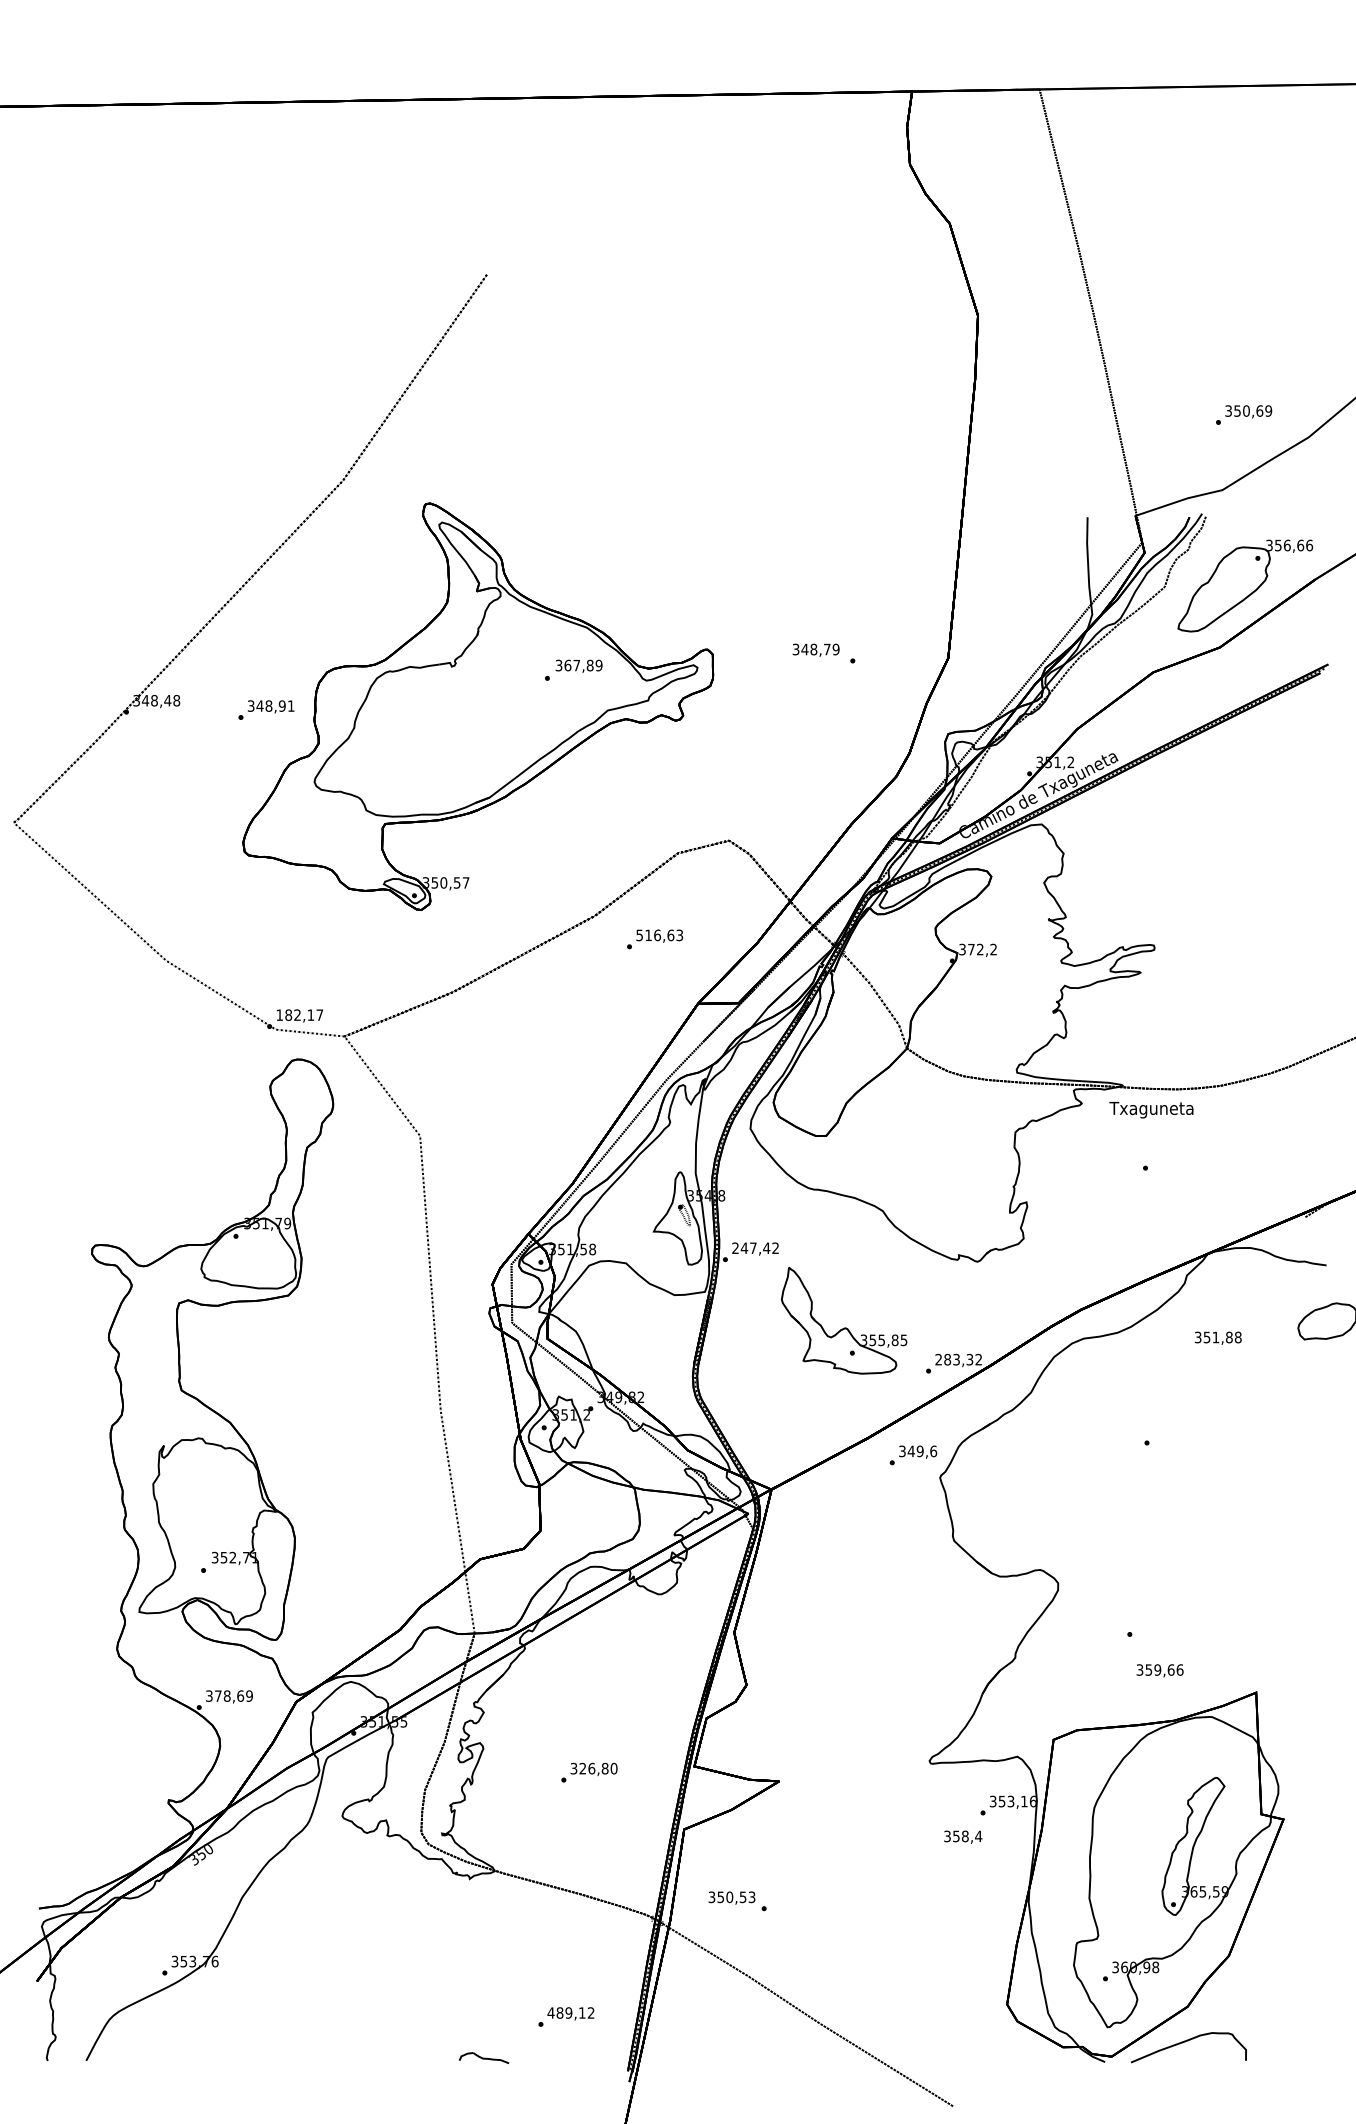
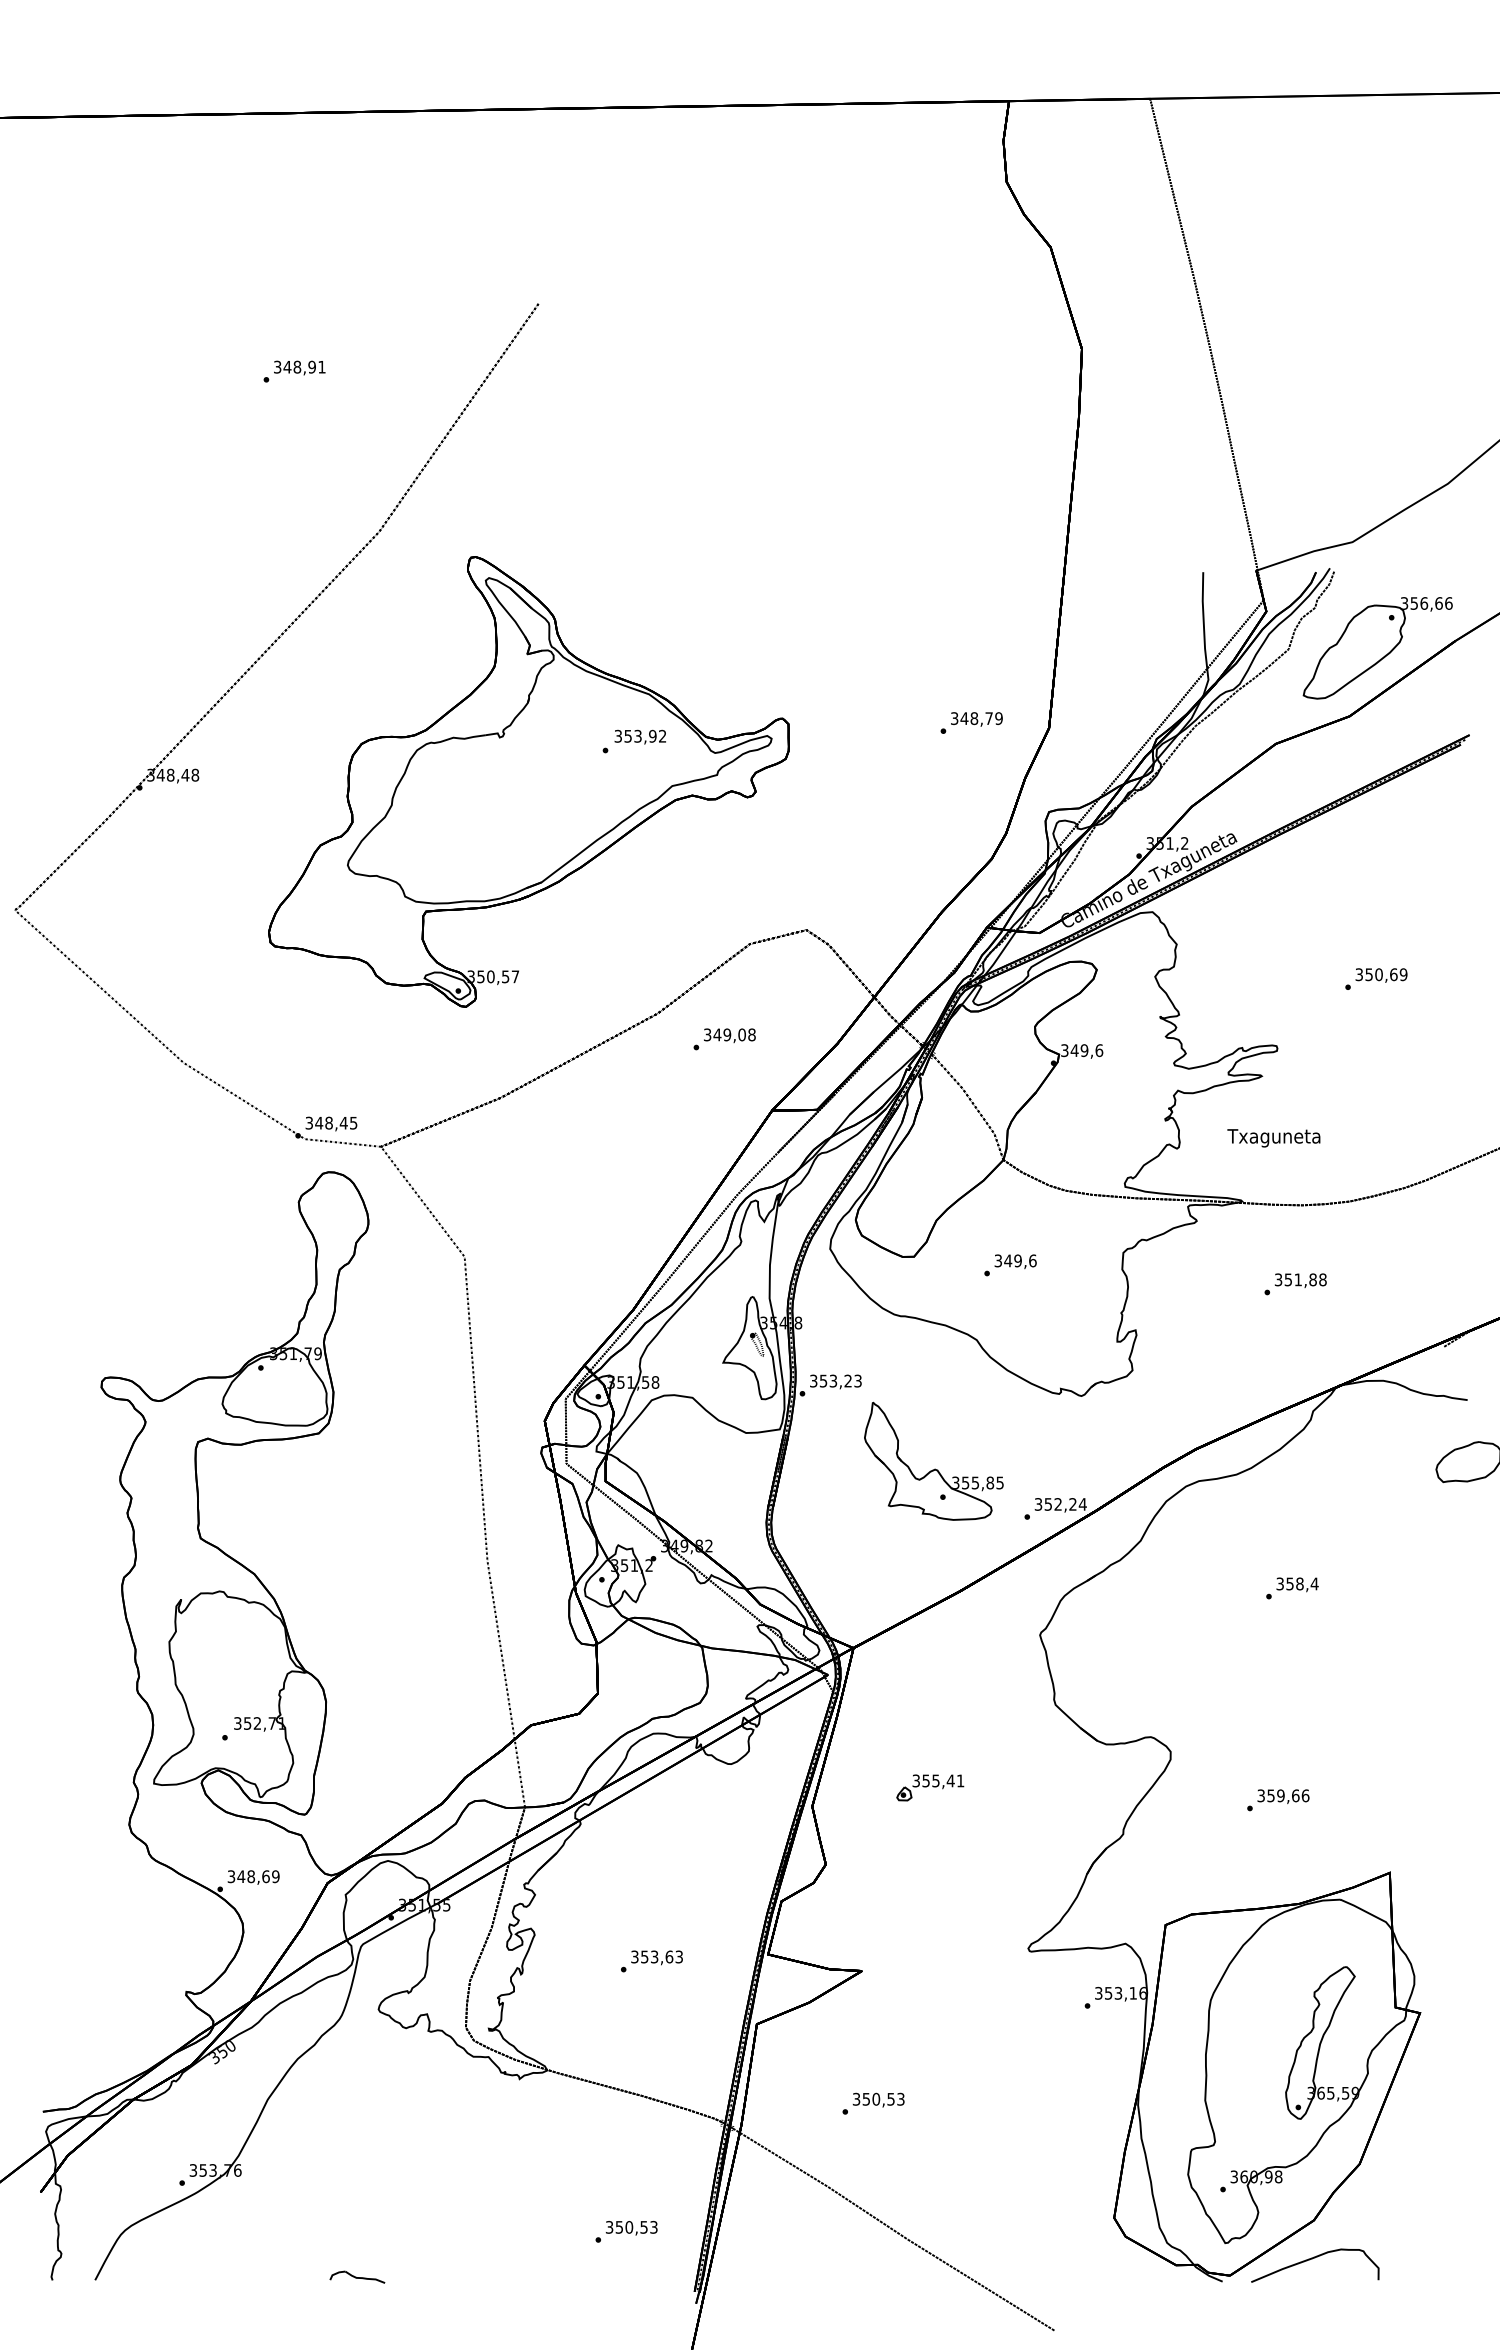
text: (1244, 414) -> (1376, 978), moved
text: (815, 650) -> (976, 719), moved
text: (583, 664) -> (645, 735), 367,89 -> 353,92
text: (266, 710) -> (294, 371), moved
text: (659, 935) -> (729, 1034), 516,63 -> 349,08
text: (982, 949) -> (1086, 1050), 372,2 -> 349,6
text: (299, 1014) -> (331, 1122), 182,17 -> 348,45
text: (1151, 1110) -> (1273, 1138), moved
text: (755, 1247) -> (835, 1380), 247,42 -> 353,23
text: (1217, 1338) -> (1300, 1280), moved
text: (958, 1359) -> (1060, 1504), 283,32 -> 352,24
text: (913, 1455) -> (1010, 1265), moved
part: (841, 1615) -> (930, 1787), added
text: (1160, 1670) -> (1283, 1796), moved
text: (218, 1695) -> (241, 1876), 378,69 -> 348,69
text: (598, 1768) -> (662, 1956), 326,80 -> 353,63
text: (963, 1836) -> (1297, 1584), moved
text: (731, 1897) -> (878, 2099), moved
text: (570, 2012) -> (631, 2226), 489,12 -> 350,53
part: (484, 2057) -> (357, 2276), moved

